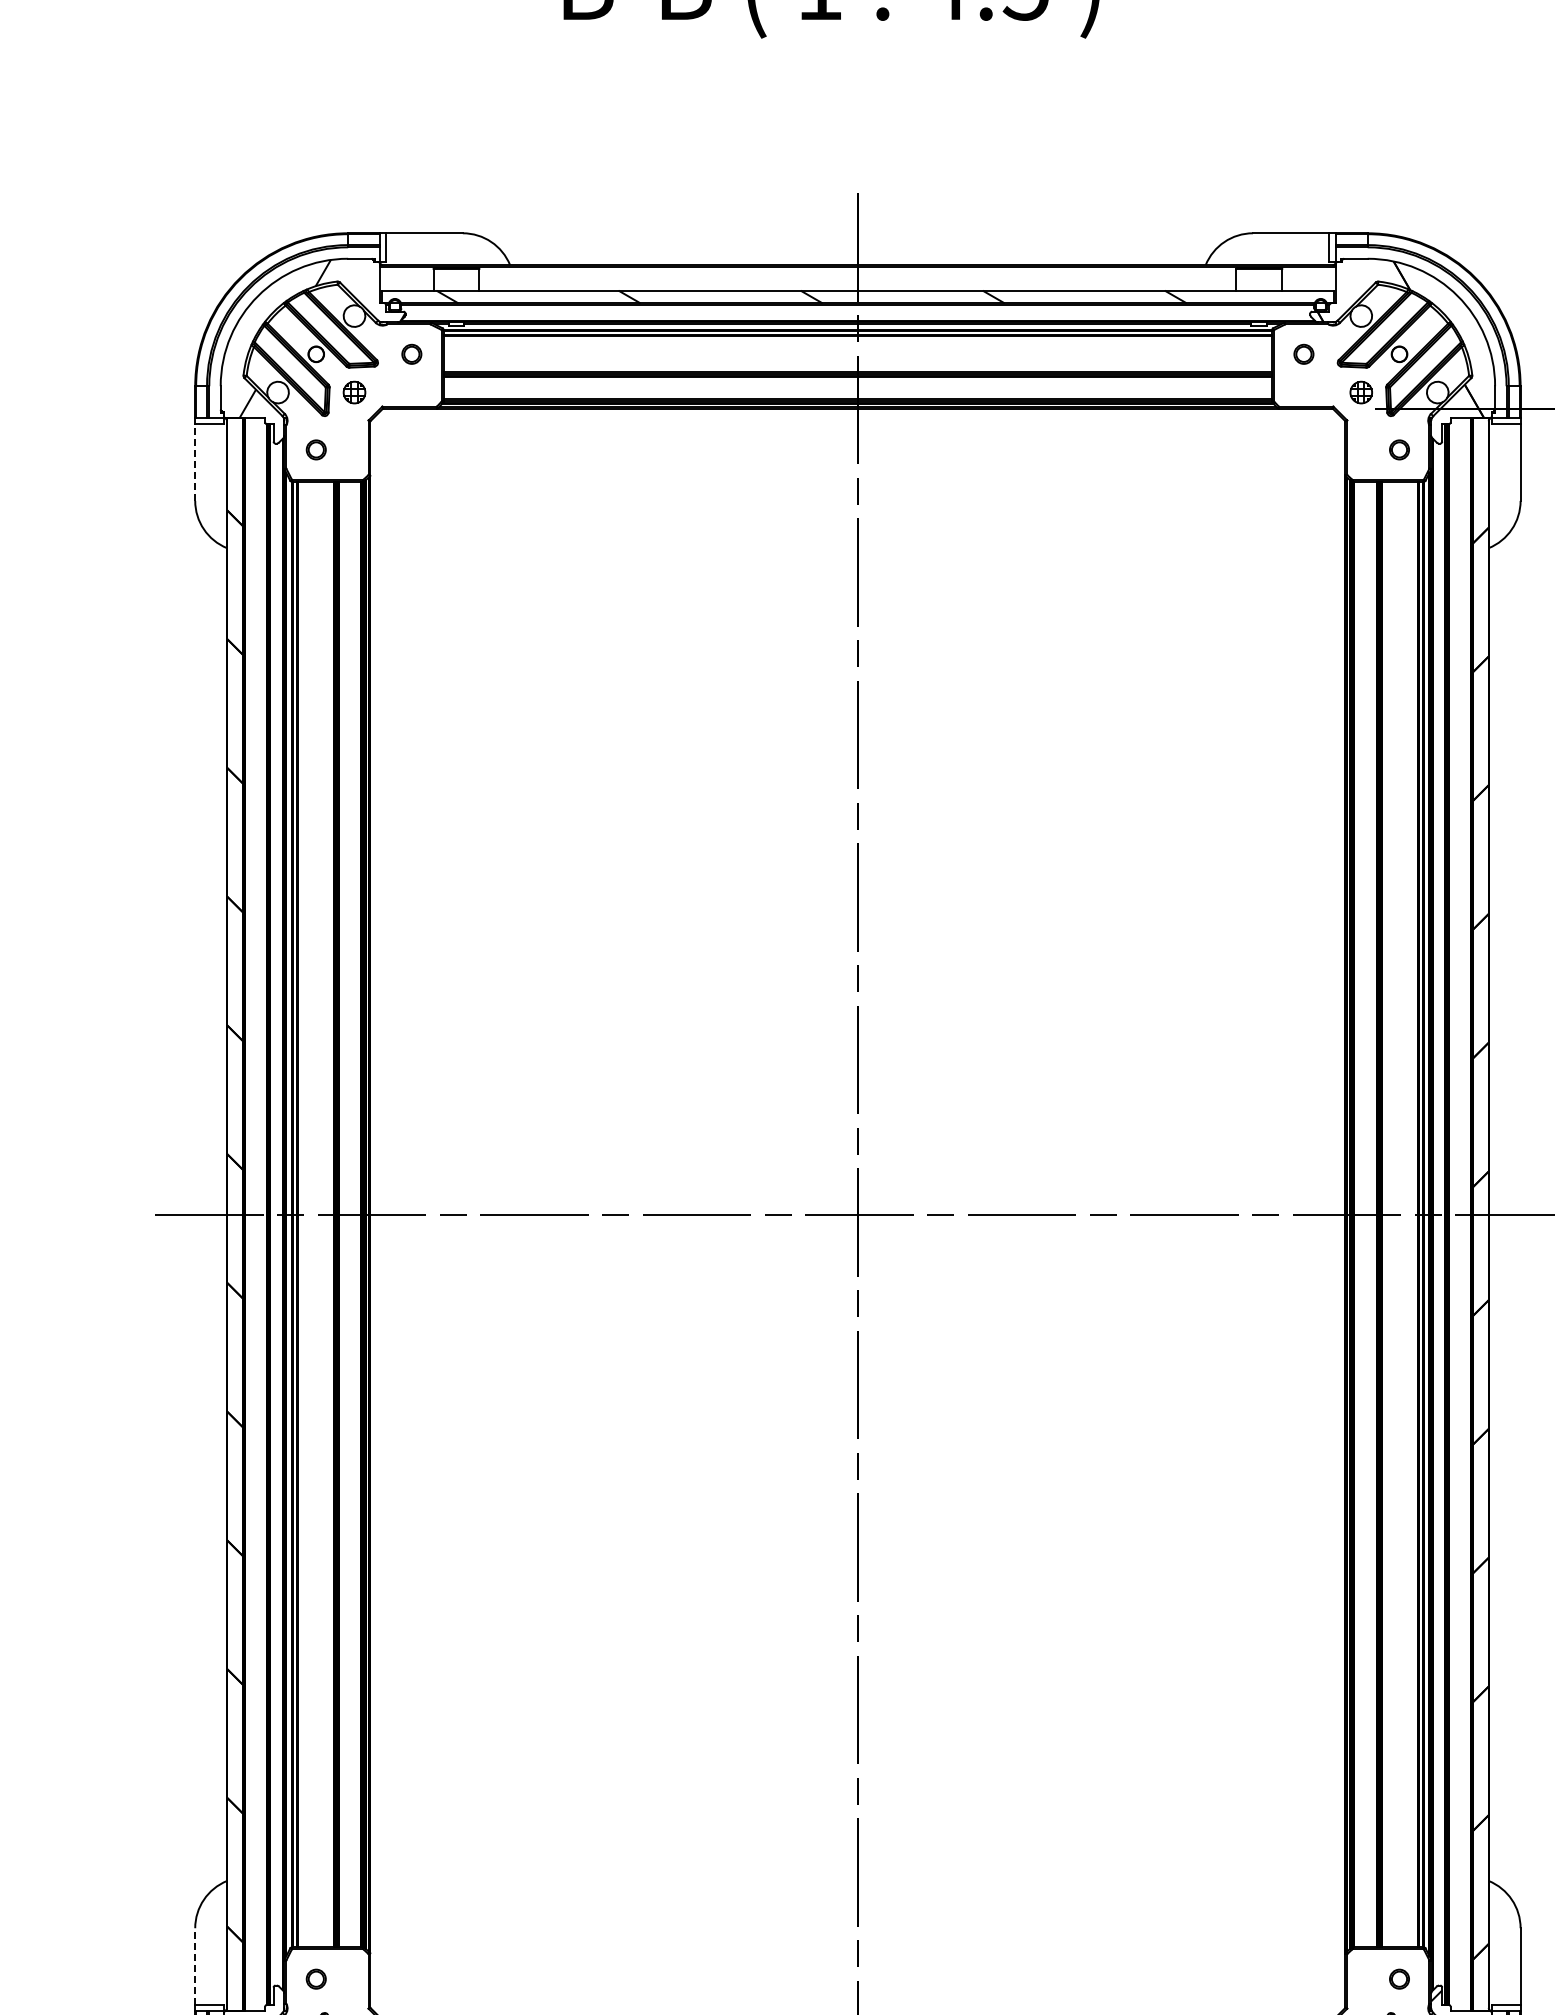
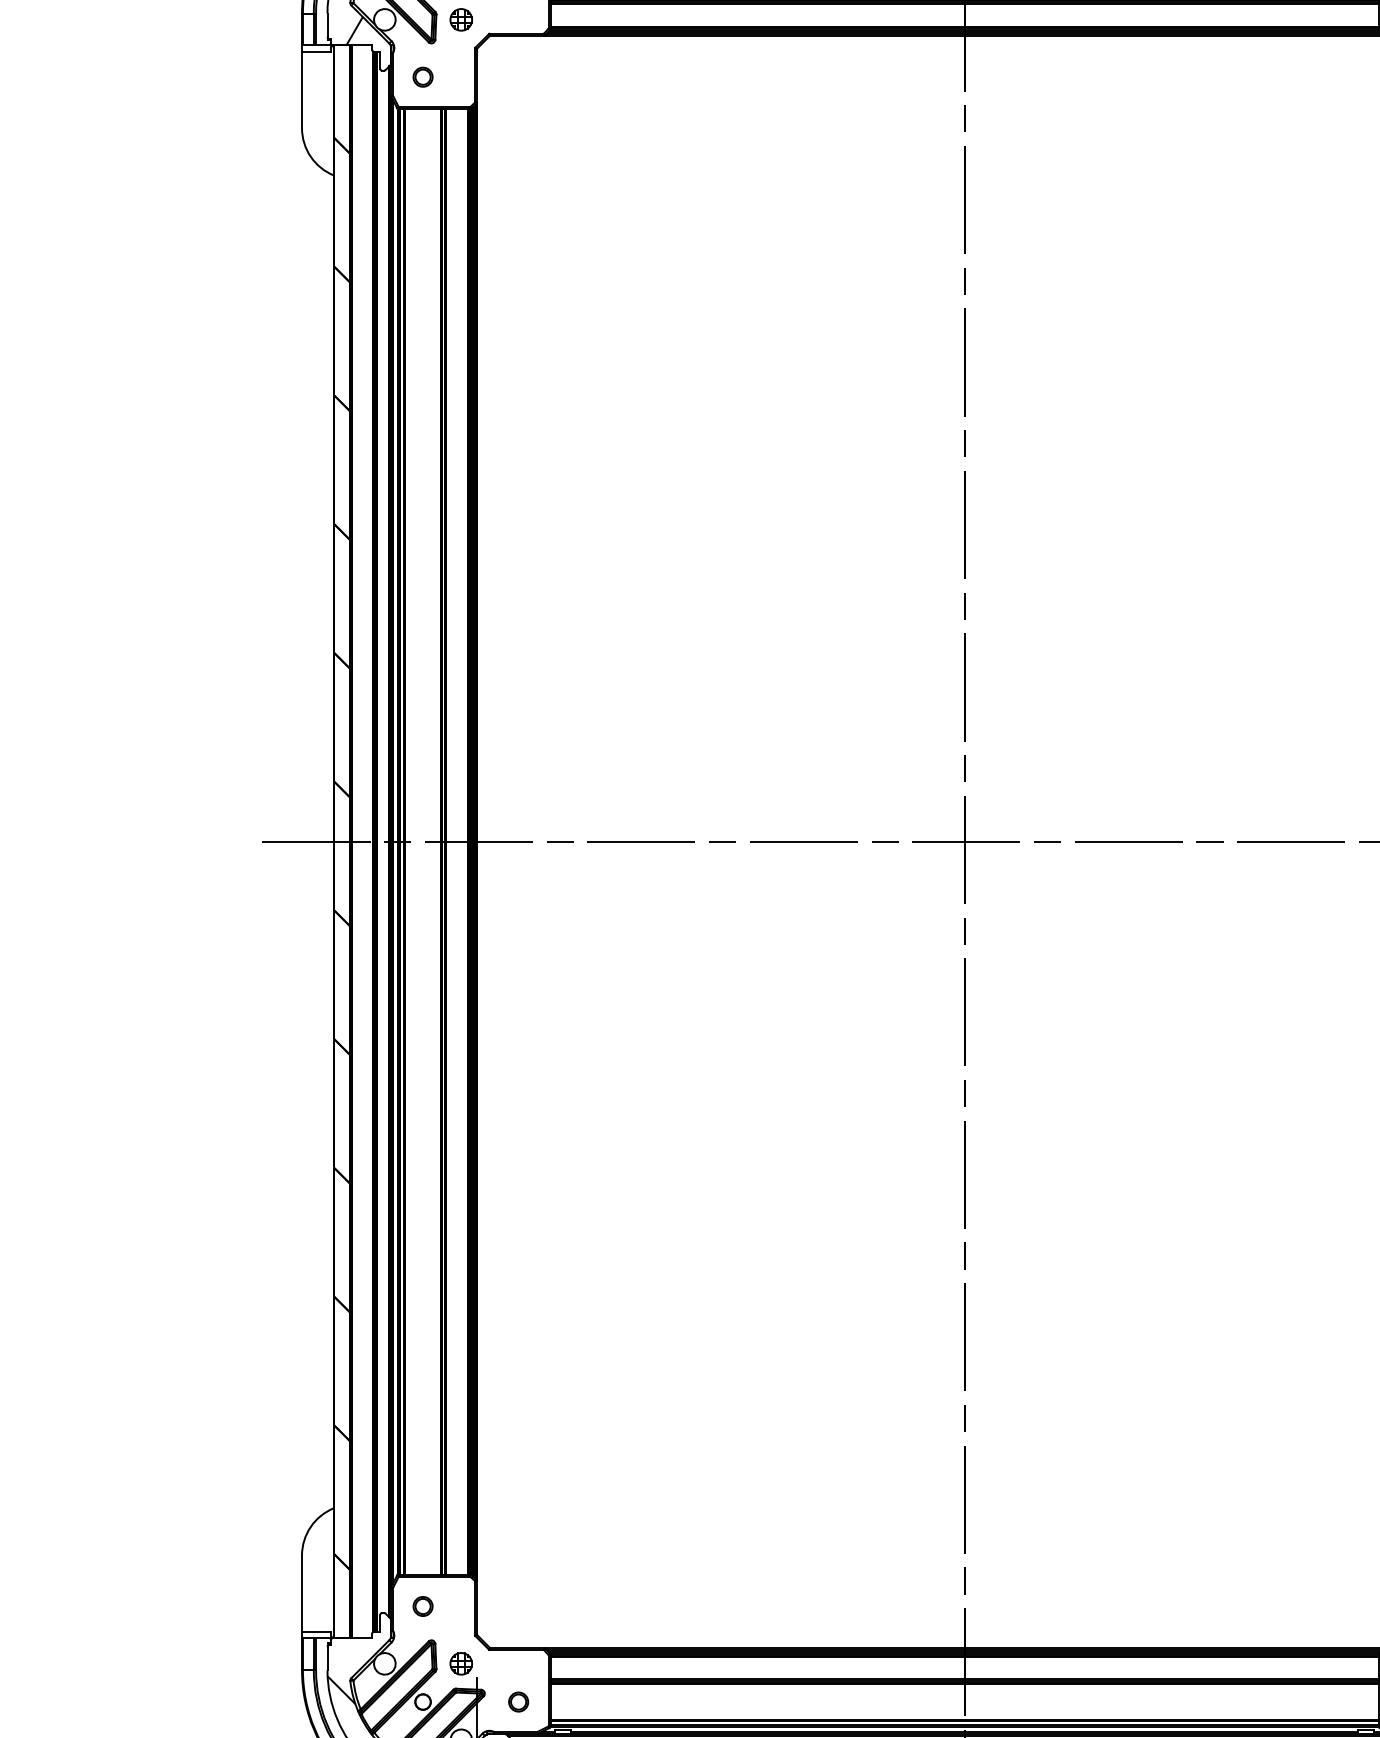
line: (195, 462) -> (302, 89), dashed -> solid
line: (195, 1965) -> (302, 1592), dashed -> solid

